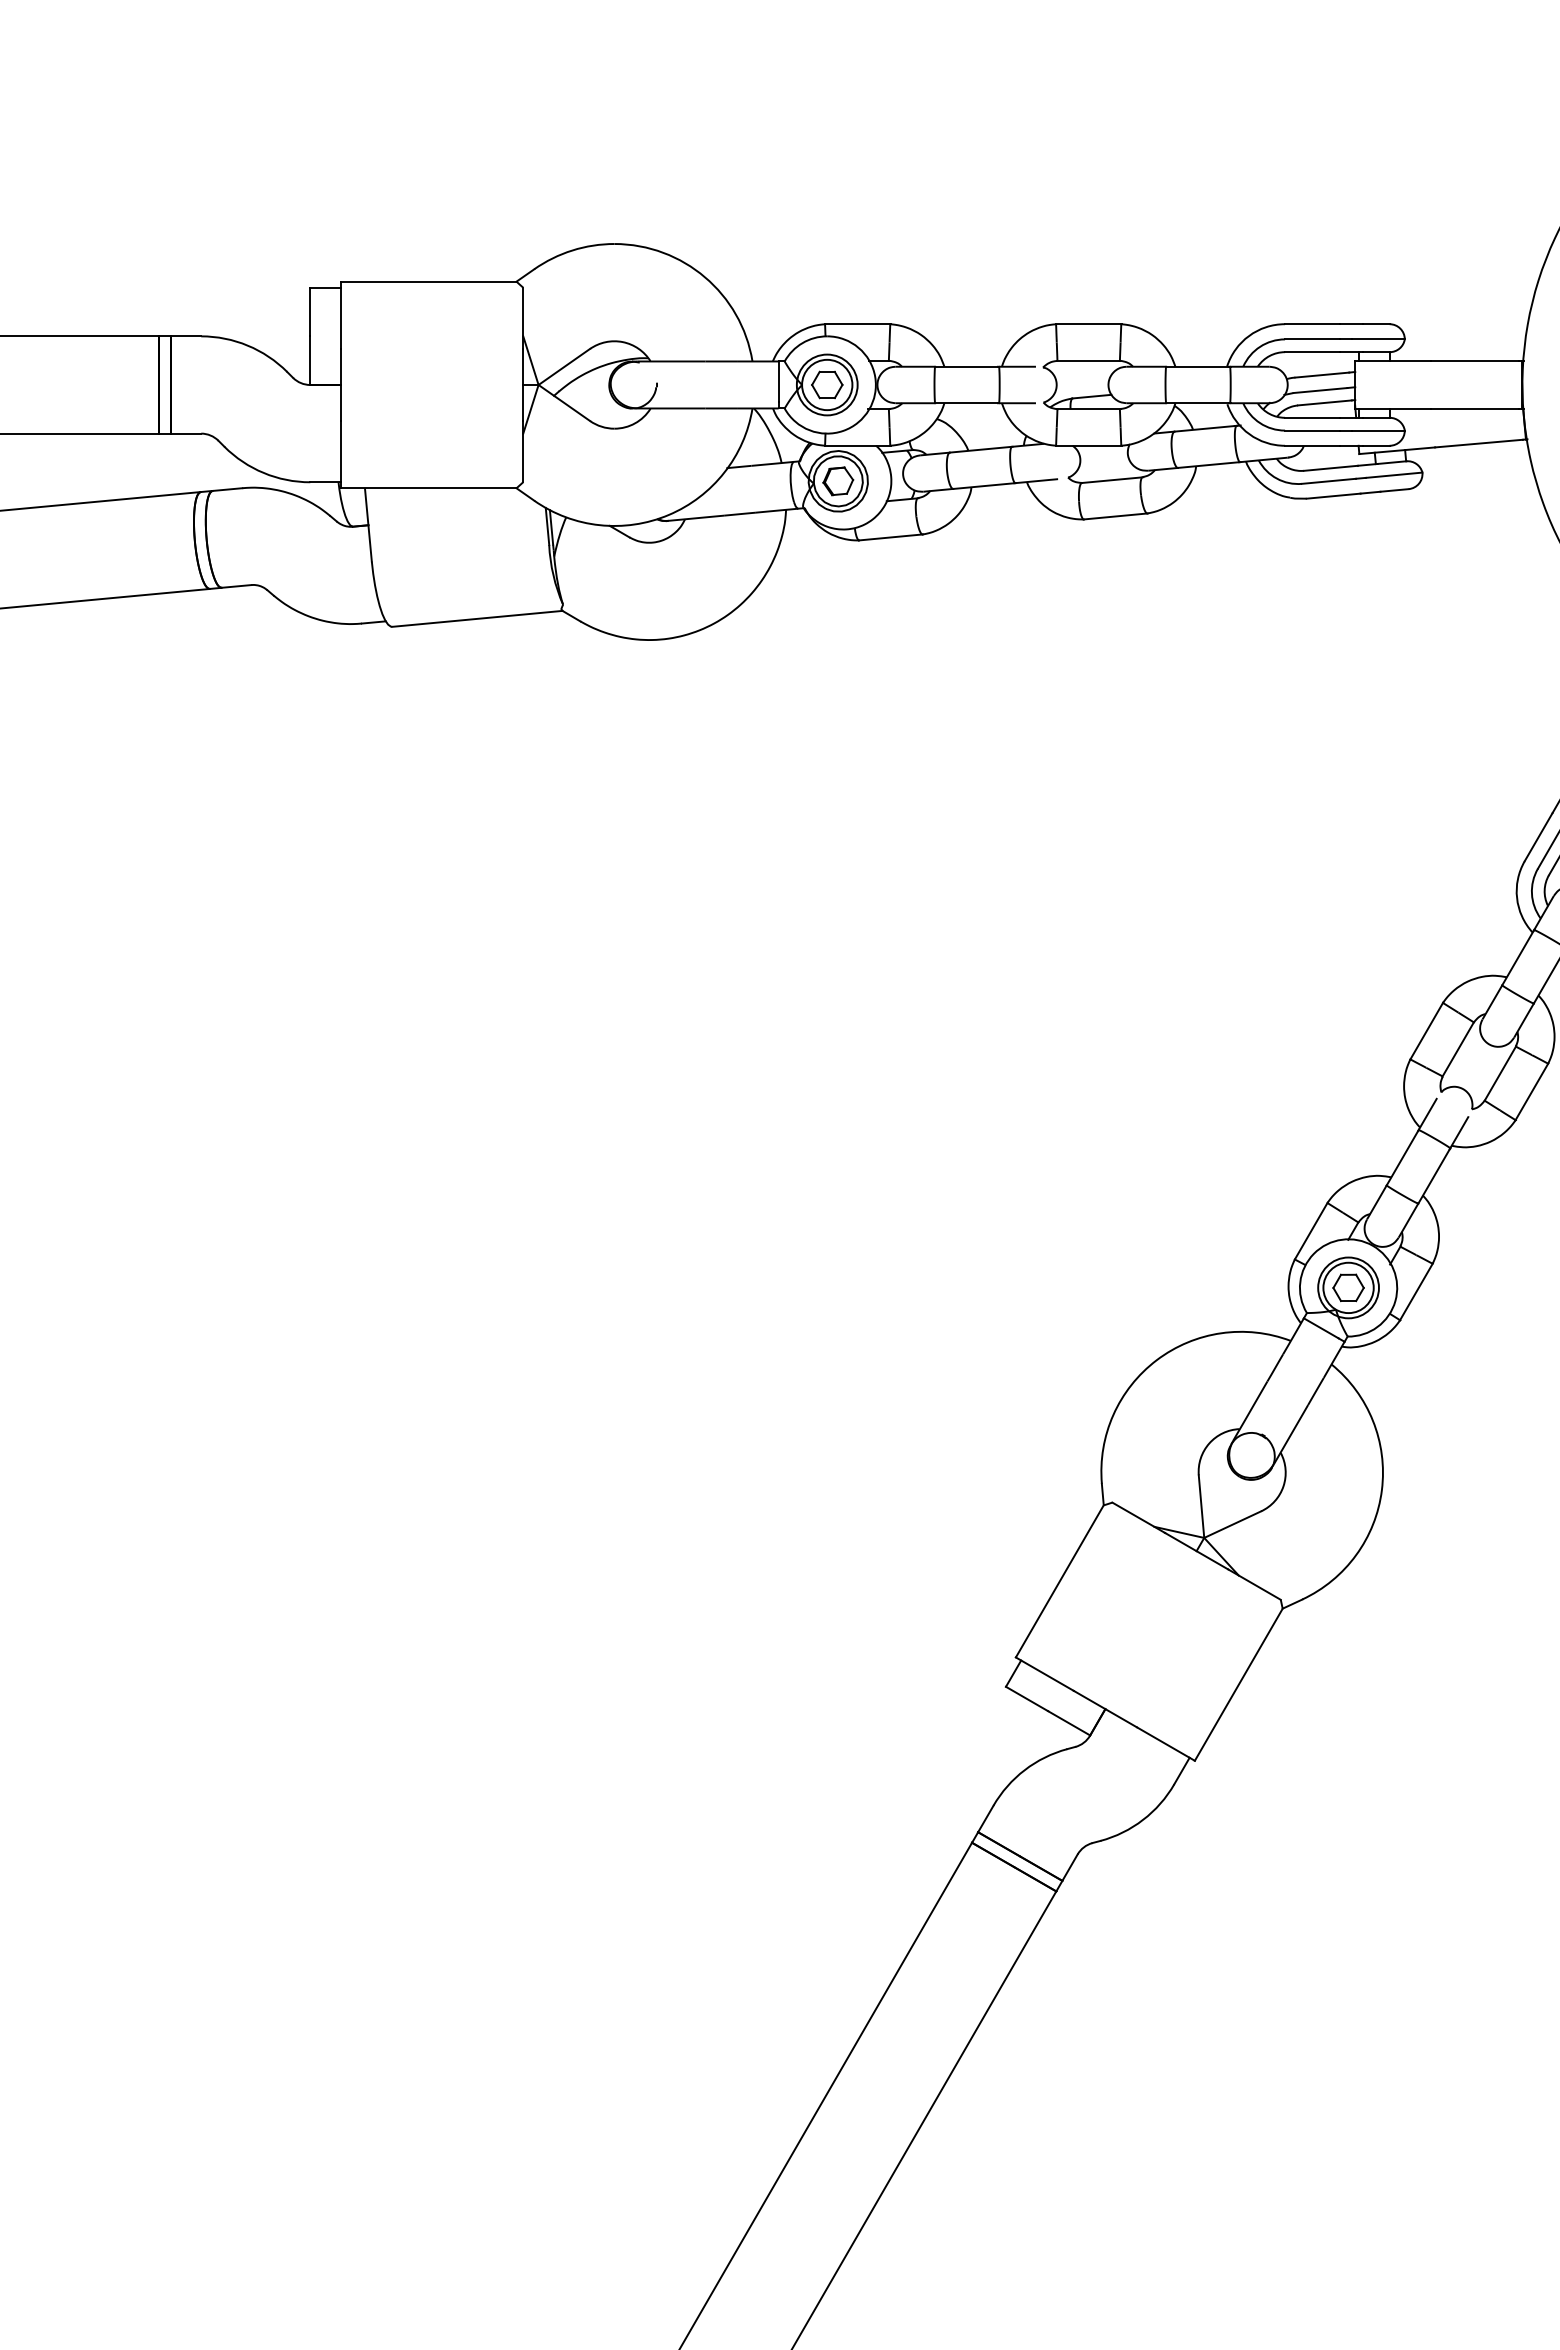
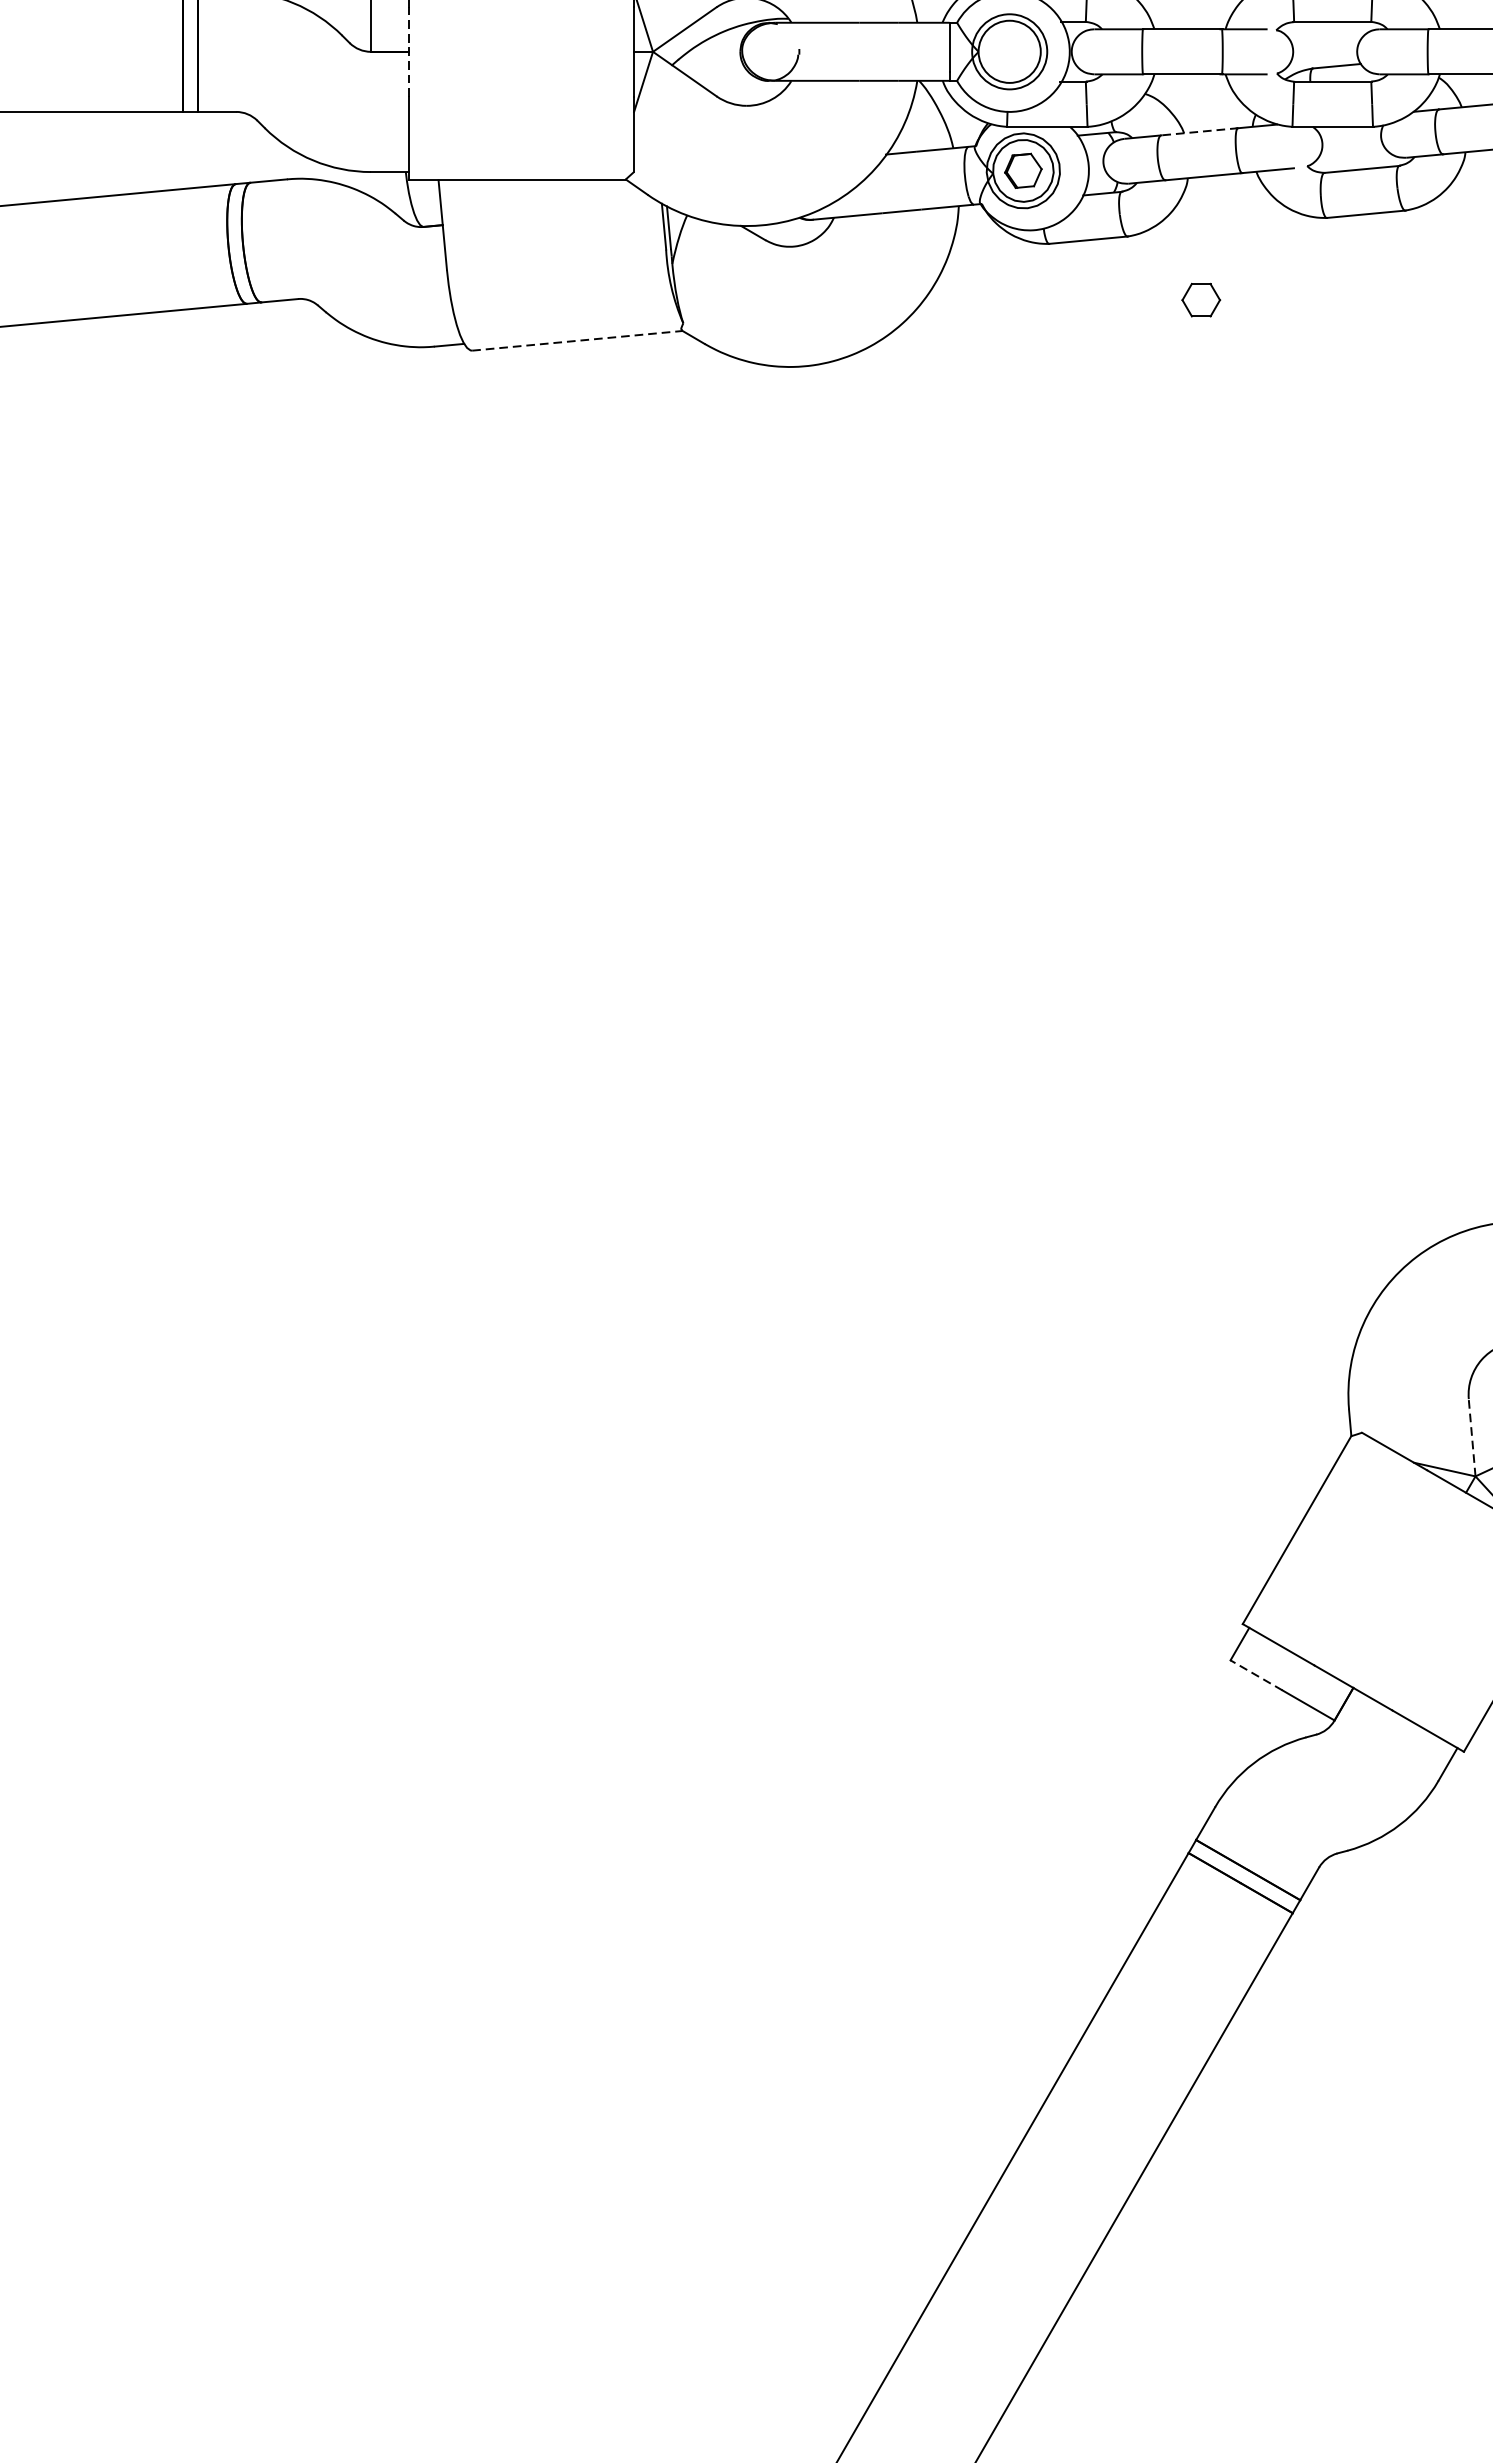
line: (340, 384) -> (408, 51), solid -> dashed
part: (827, 384) -> (1201, 299), moved
line: (980, 449) -> (1199, 131), solid -> dashed
line: (477, 618) -> (577, 340), solid -> dashed
line: (1201, 1506) -> (1472, 1437), solid -> dashed
line: (1026, 1698) -> (1255, 1674), solid -> dashed

